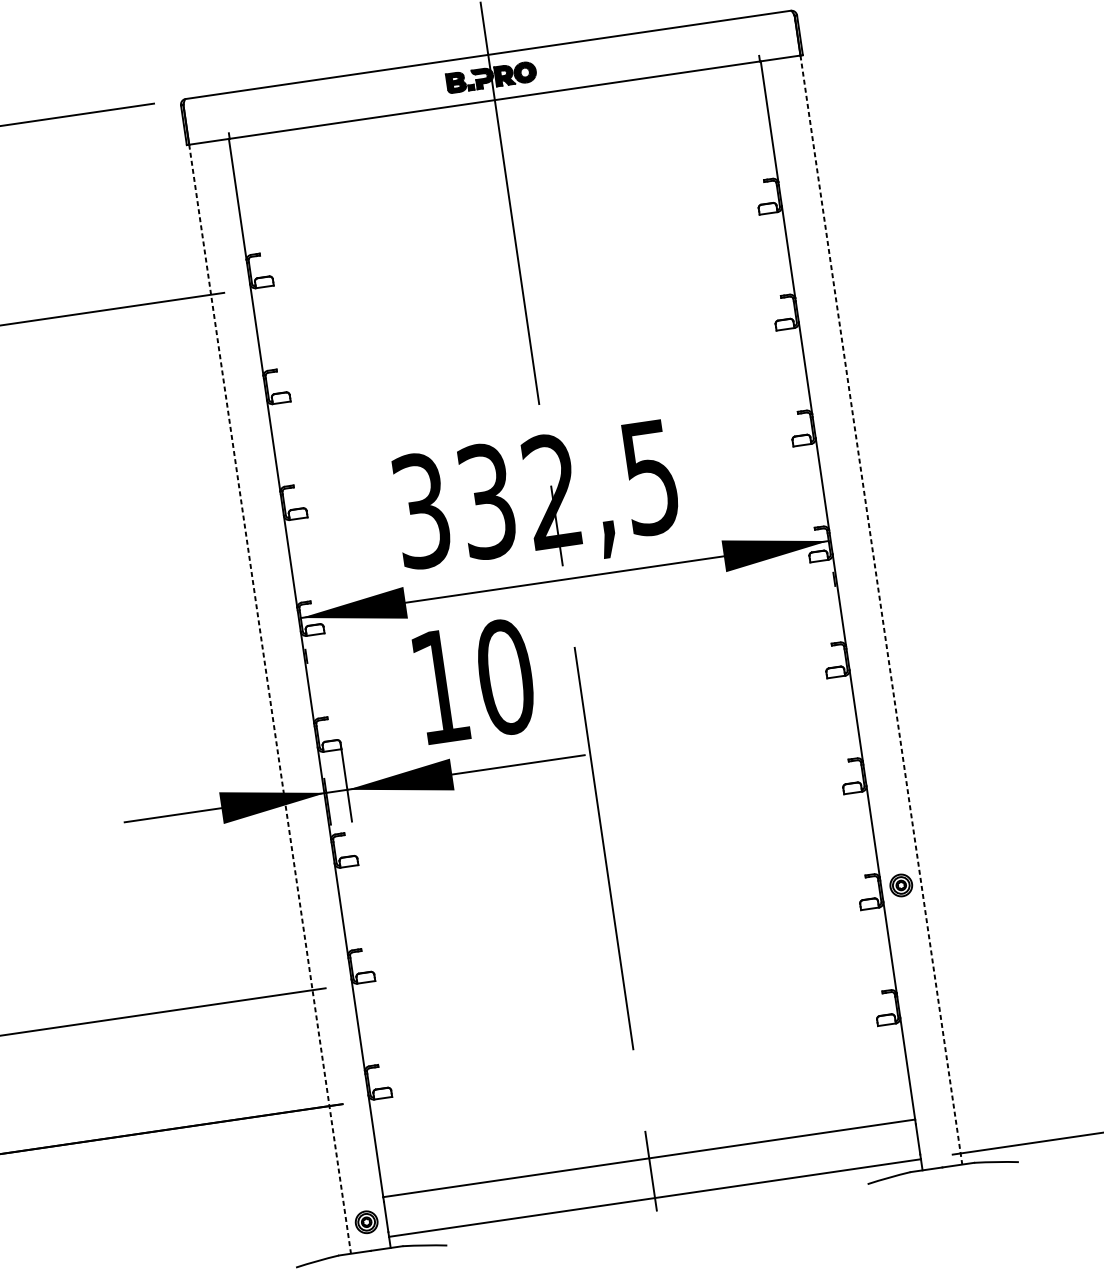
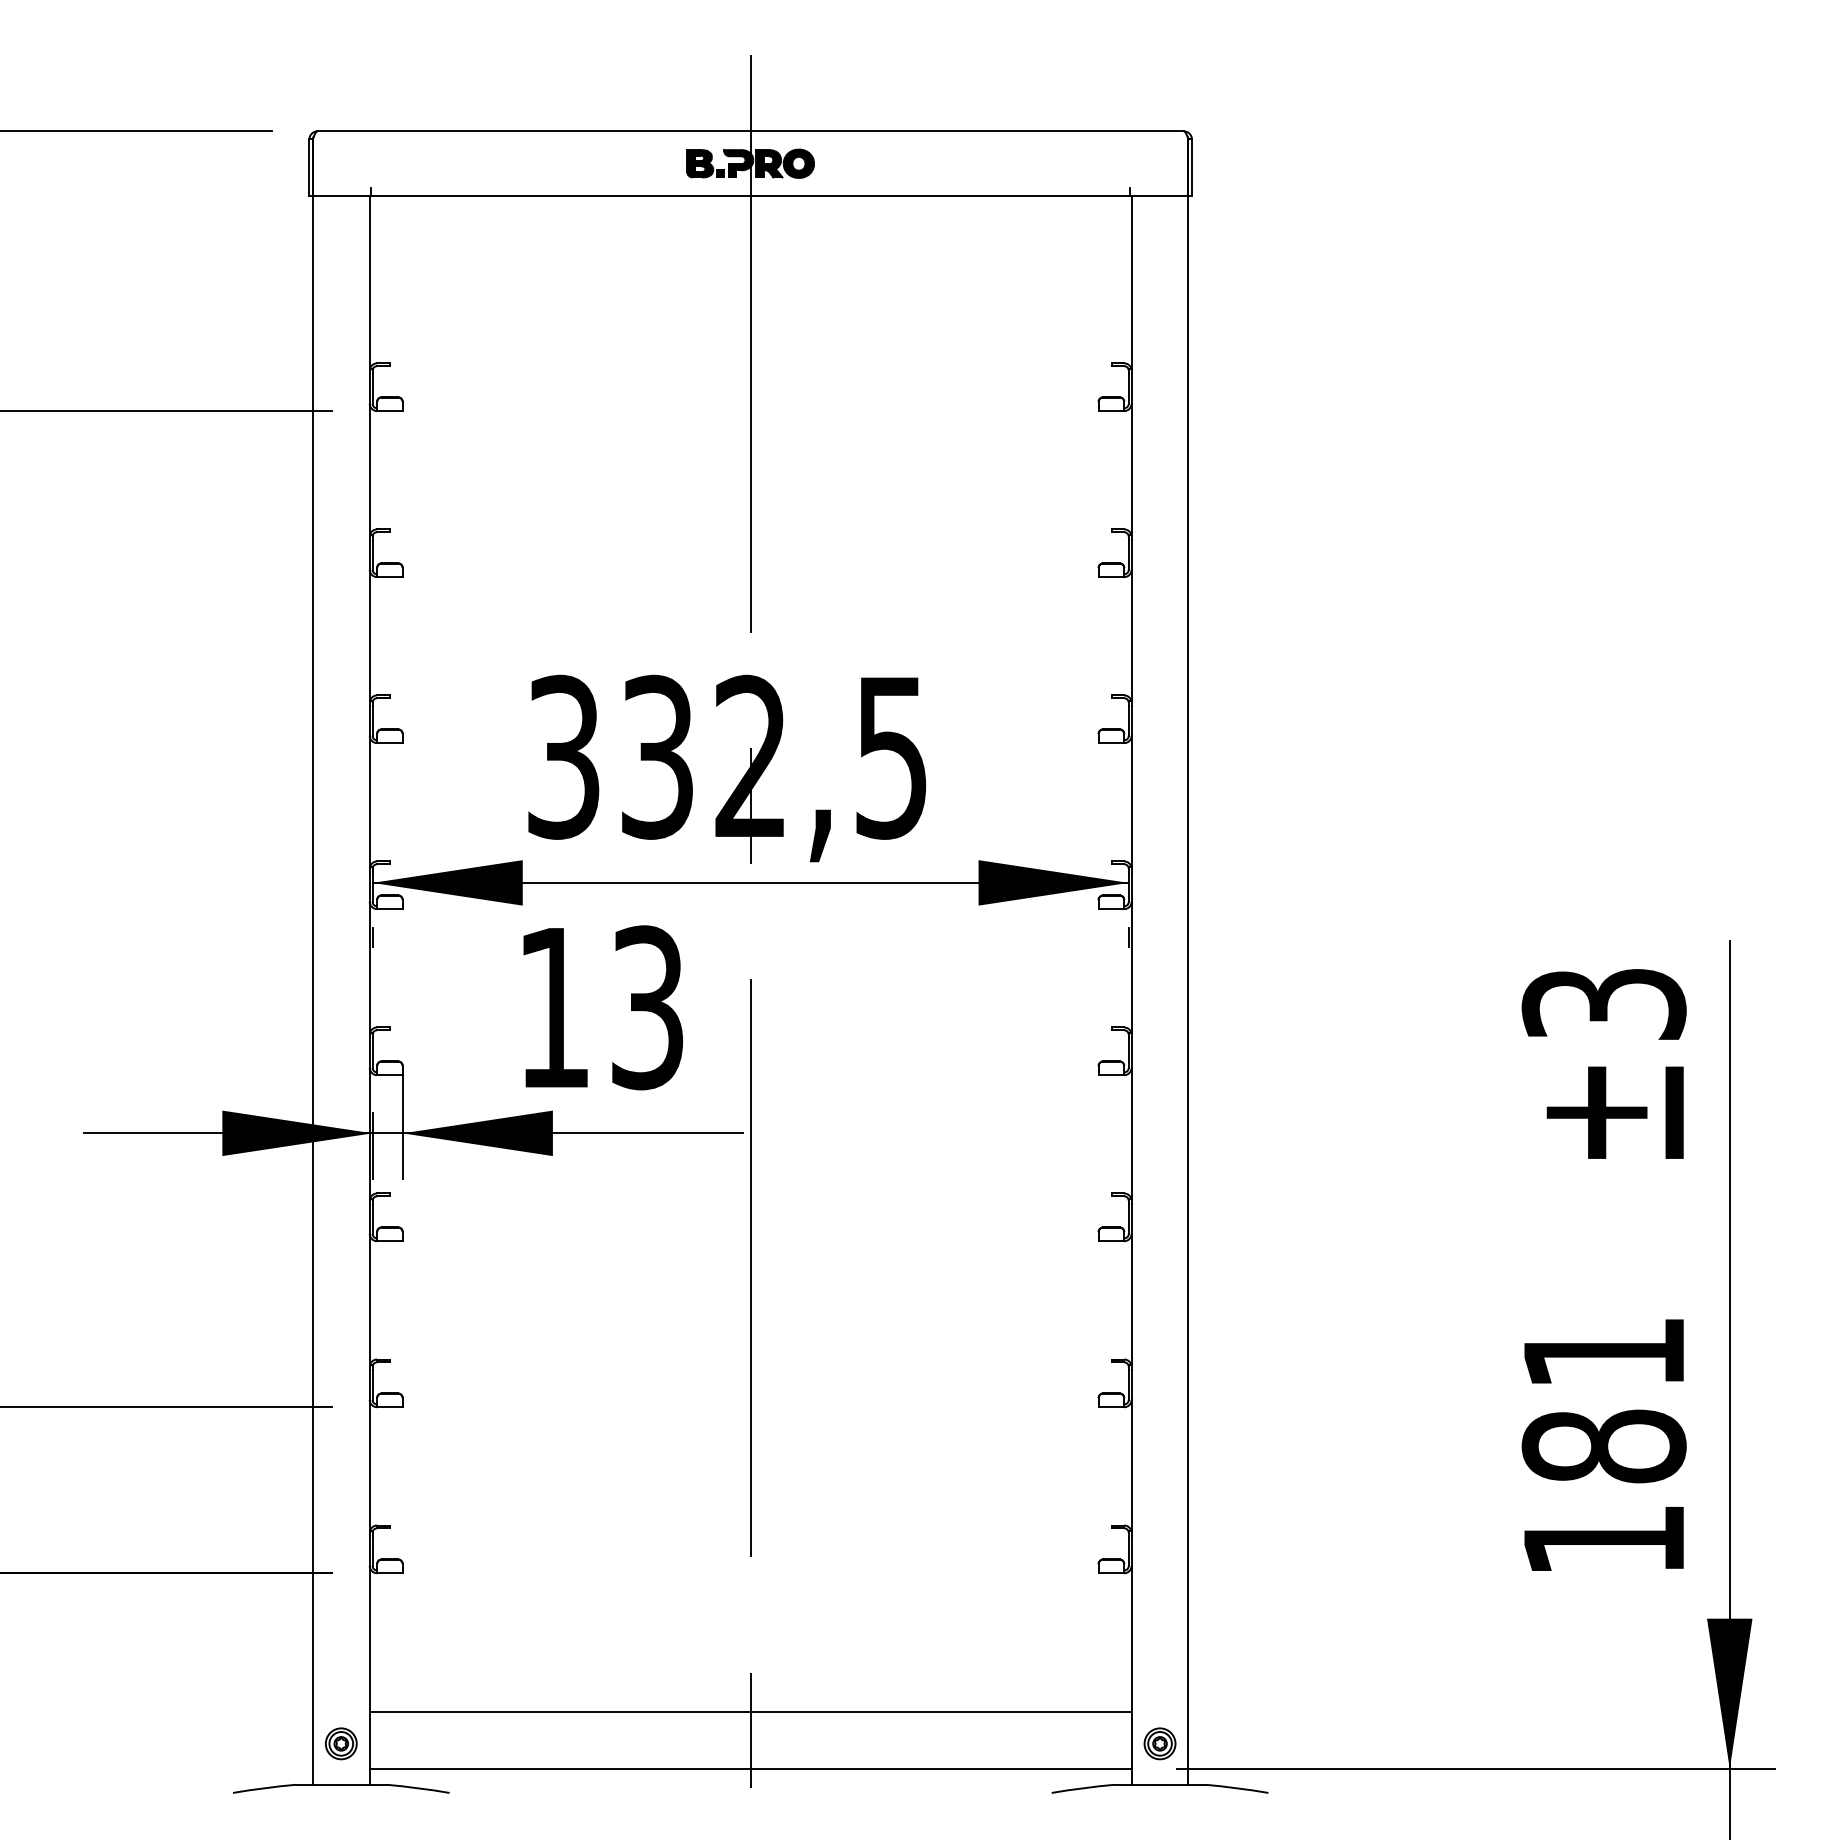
line: (881, 610) -> (1188, 991), dashed -> solid
text: (506, 676) -> (648, 1007), 10 -> 13
line: (269, 699) -> (312, 991), dashed -> solid
part: (900, 885) -> (1159, 1743), moved

